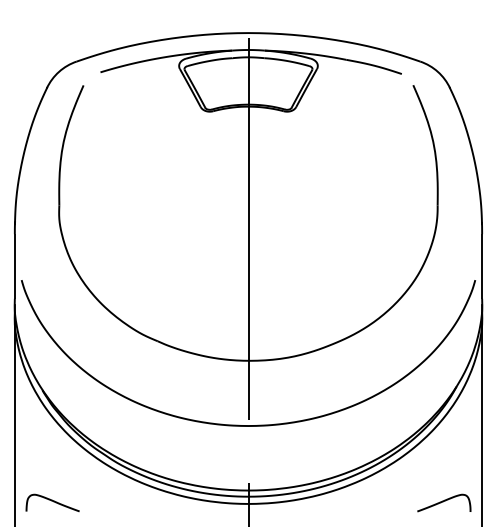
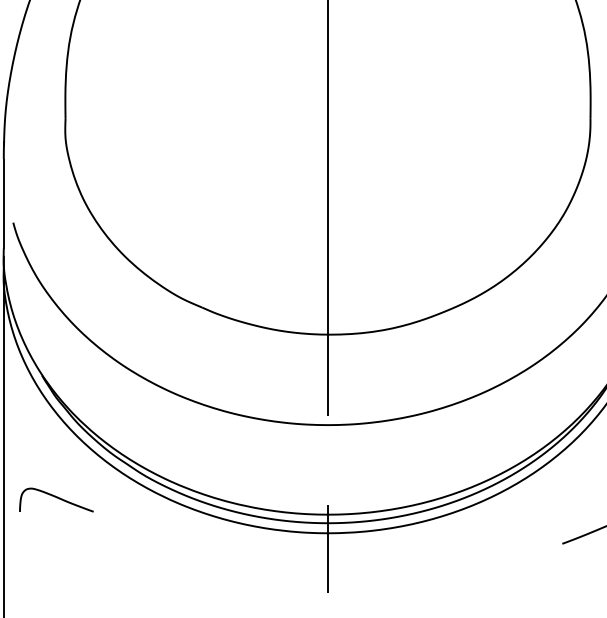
curve: (52, 501) -> (56, 497), moved

